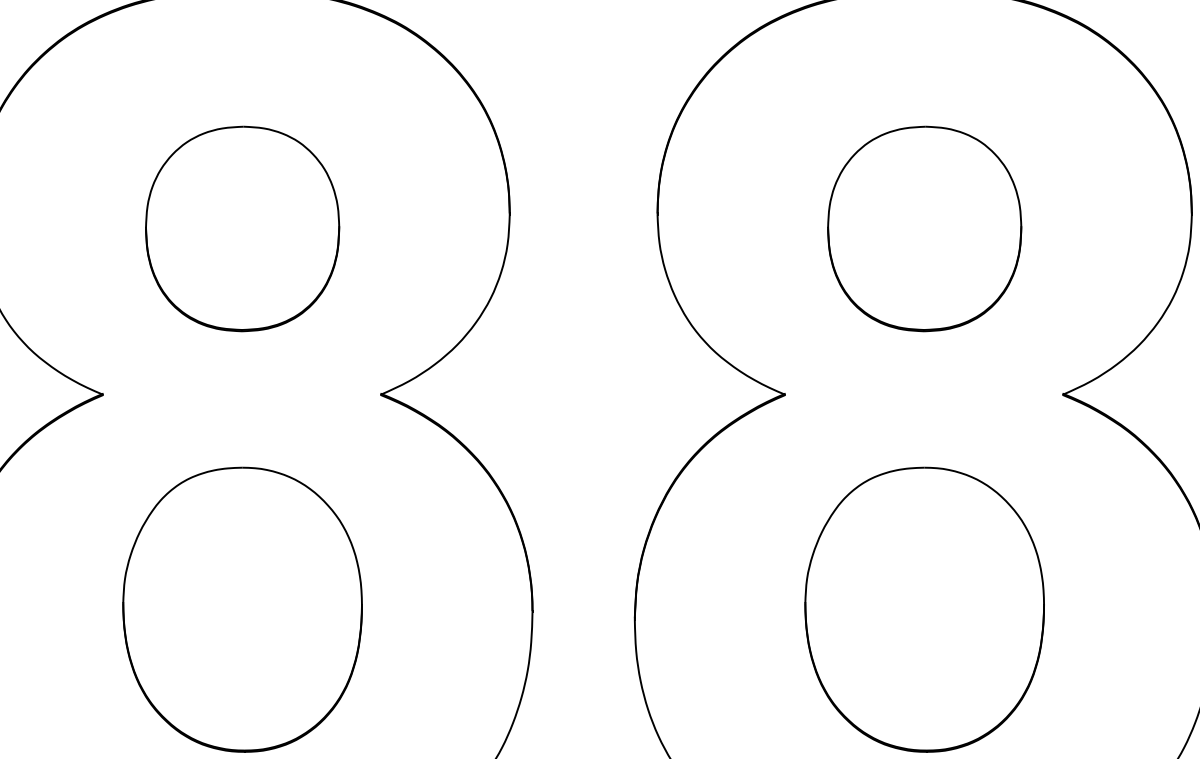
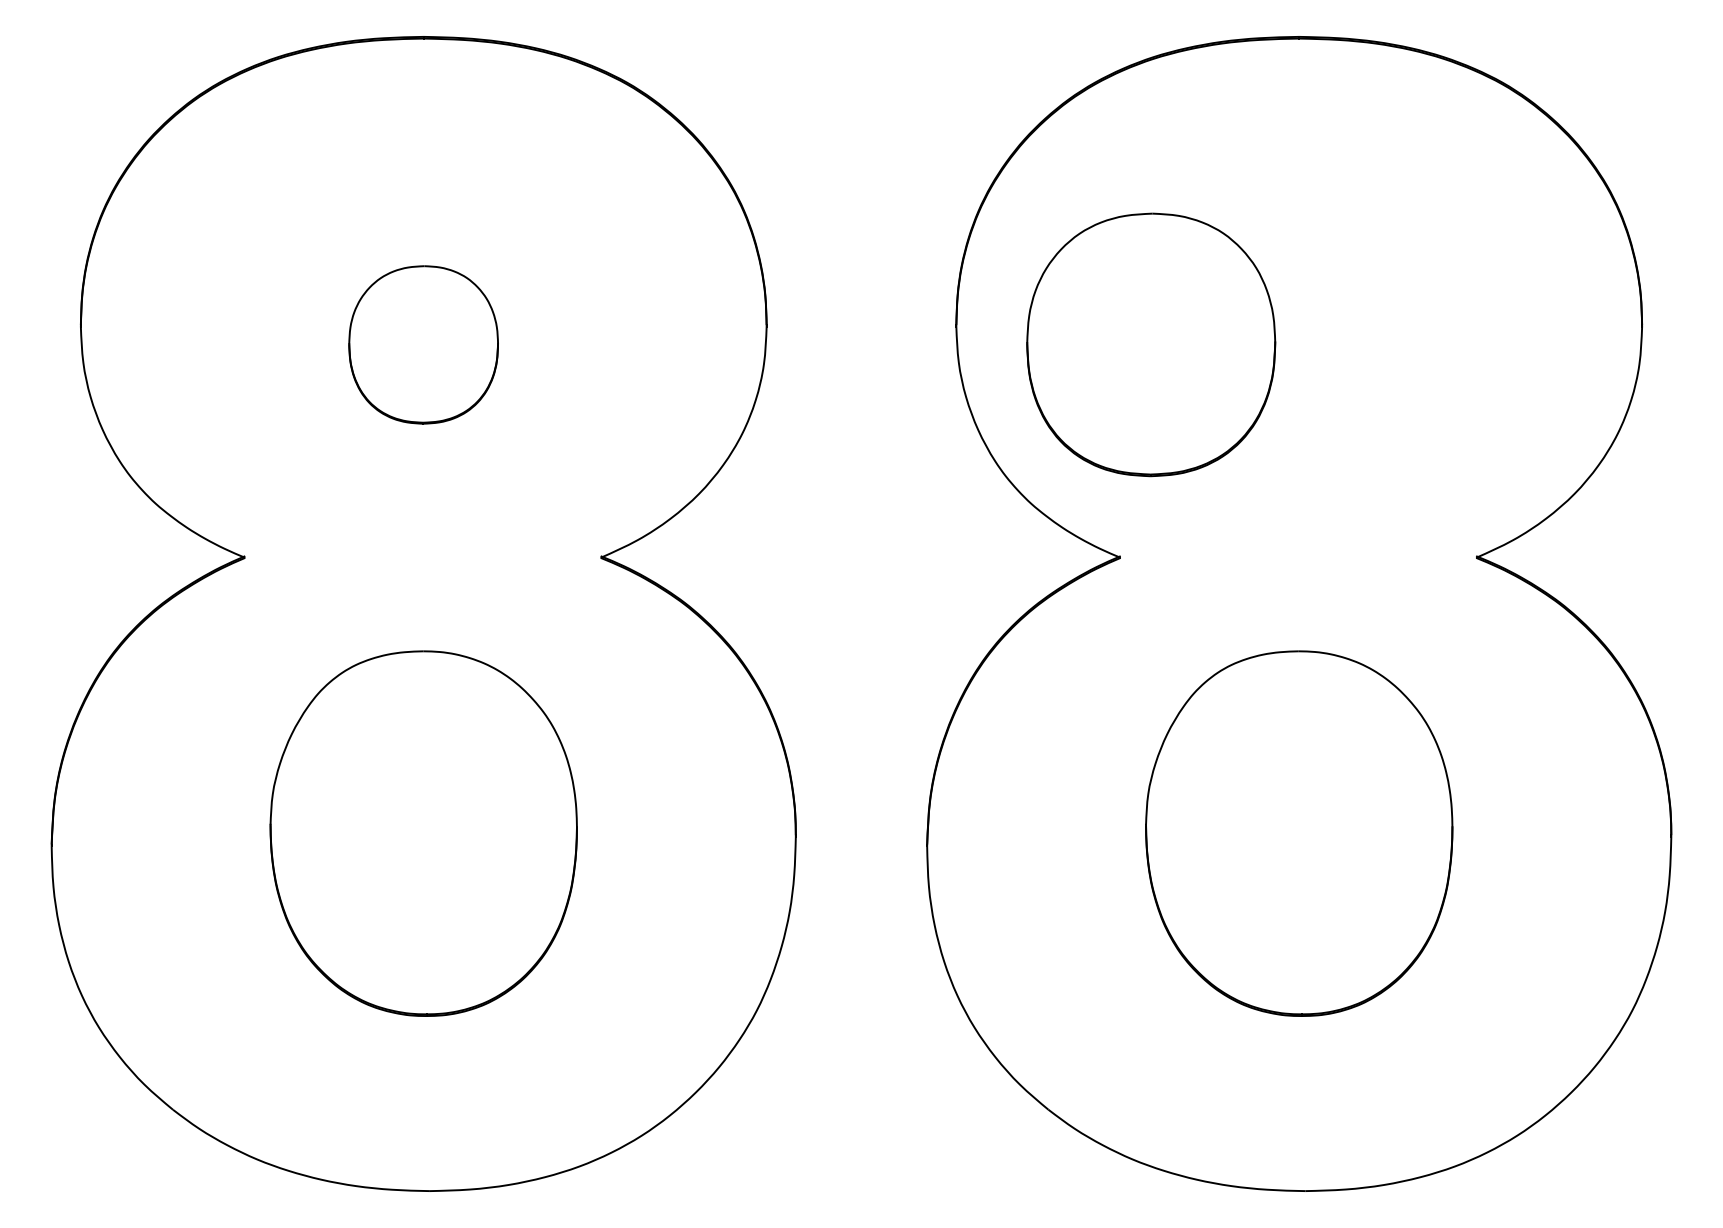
part: (242, 228) -> (423, 344), size x0.6
part: (924, 228) -> (1151, 344), moved

